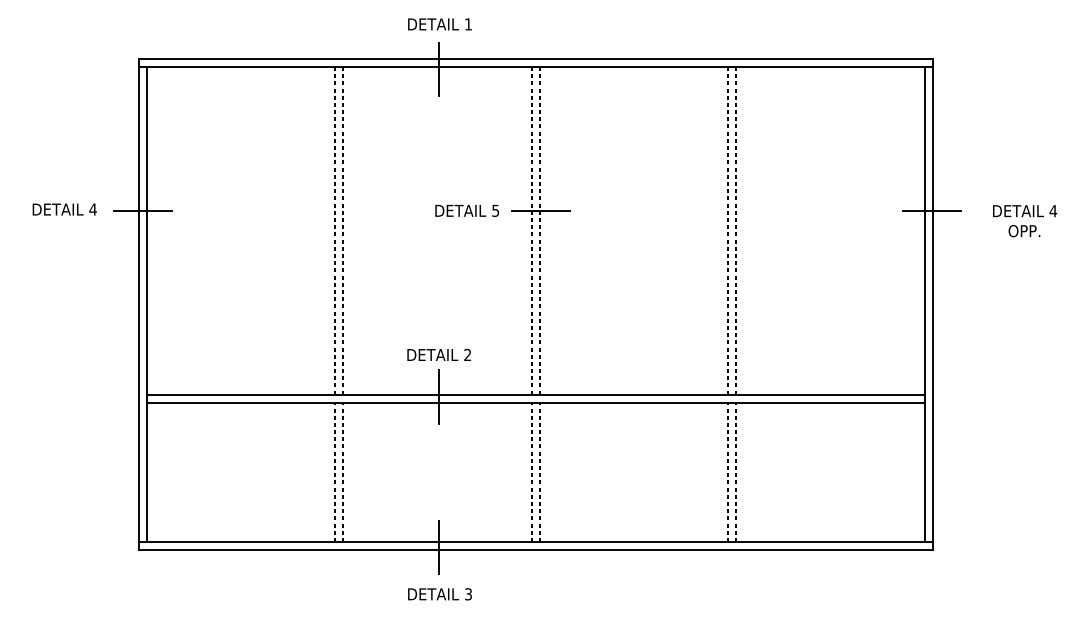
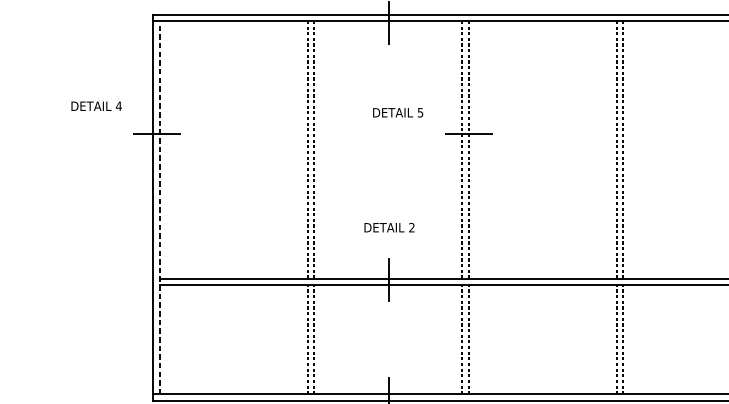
text: (64, 209) -> (96, 106), moved
text: (467, 210) -> (398, 112), moved
line: (147, 304) -> (160, 207), solid -> dashed
text: (438, 354) -> (388, 227), moved

